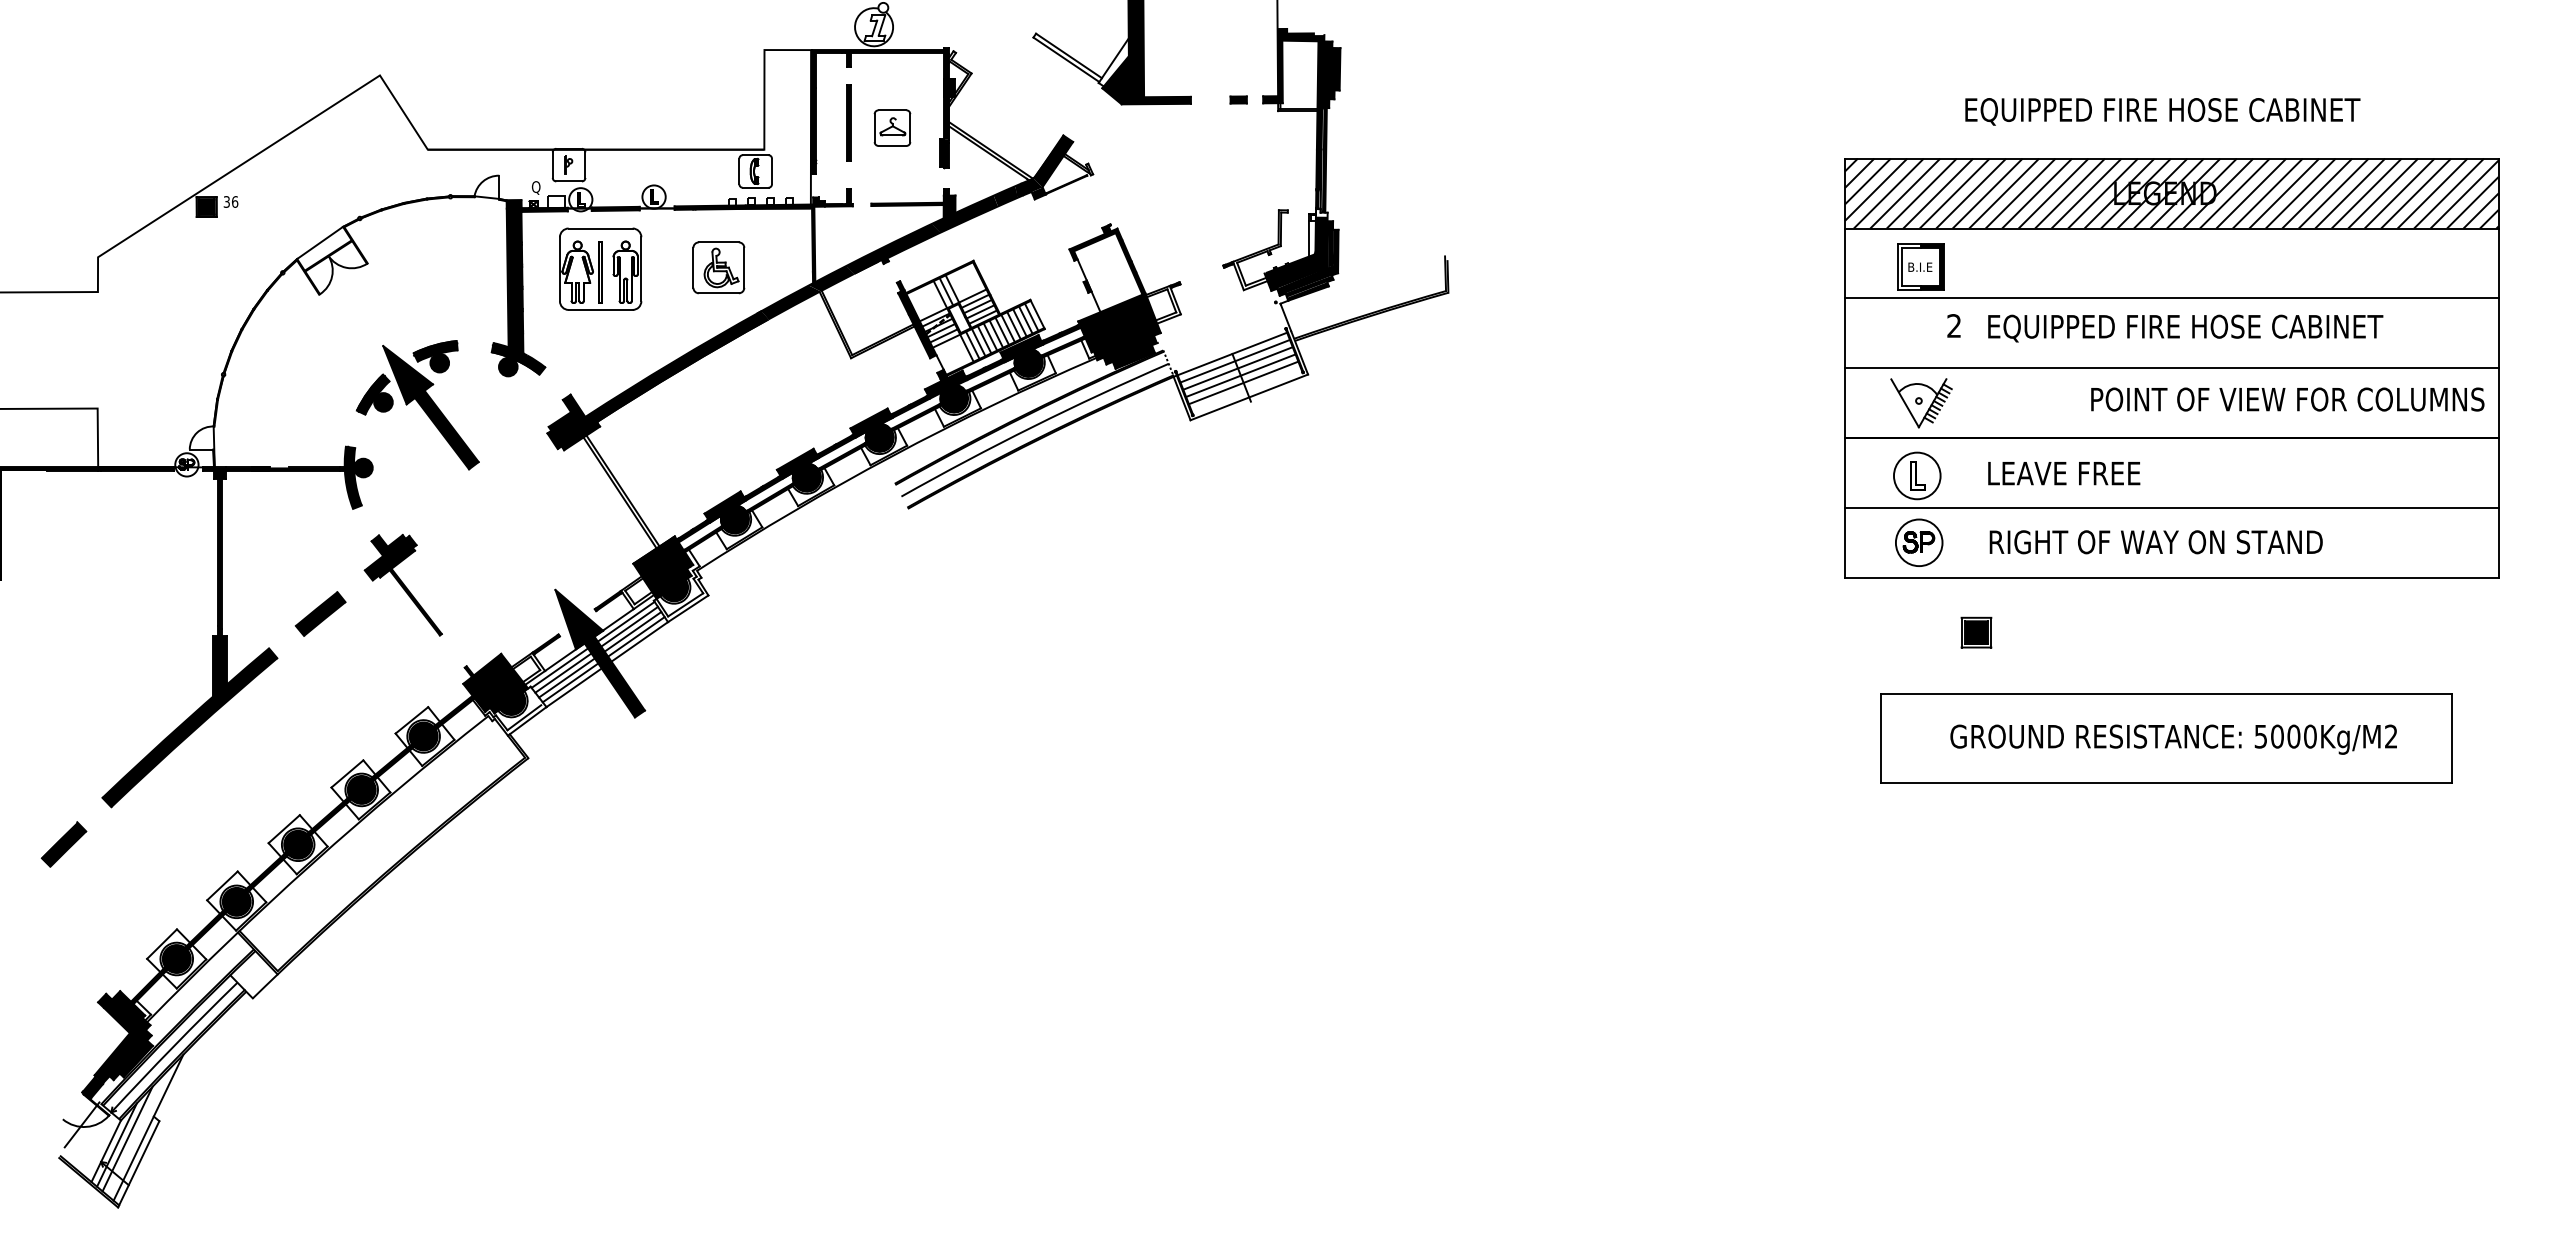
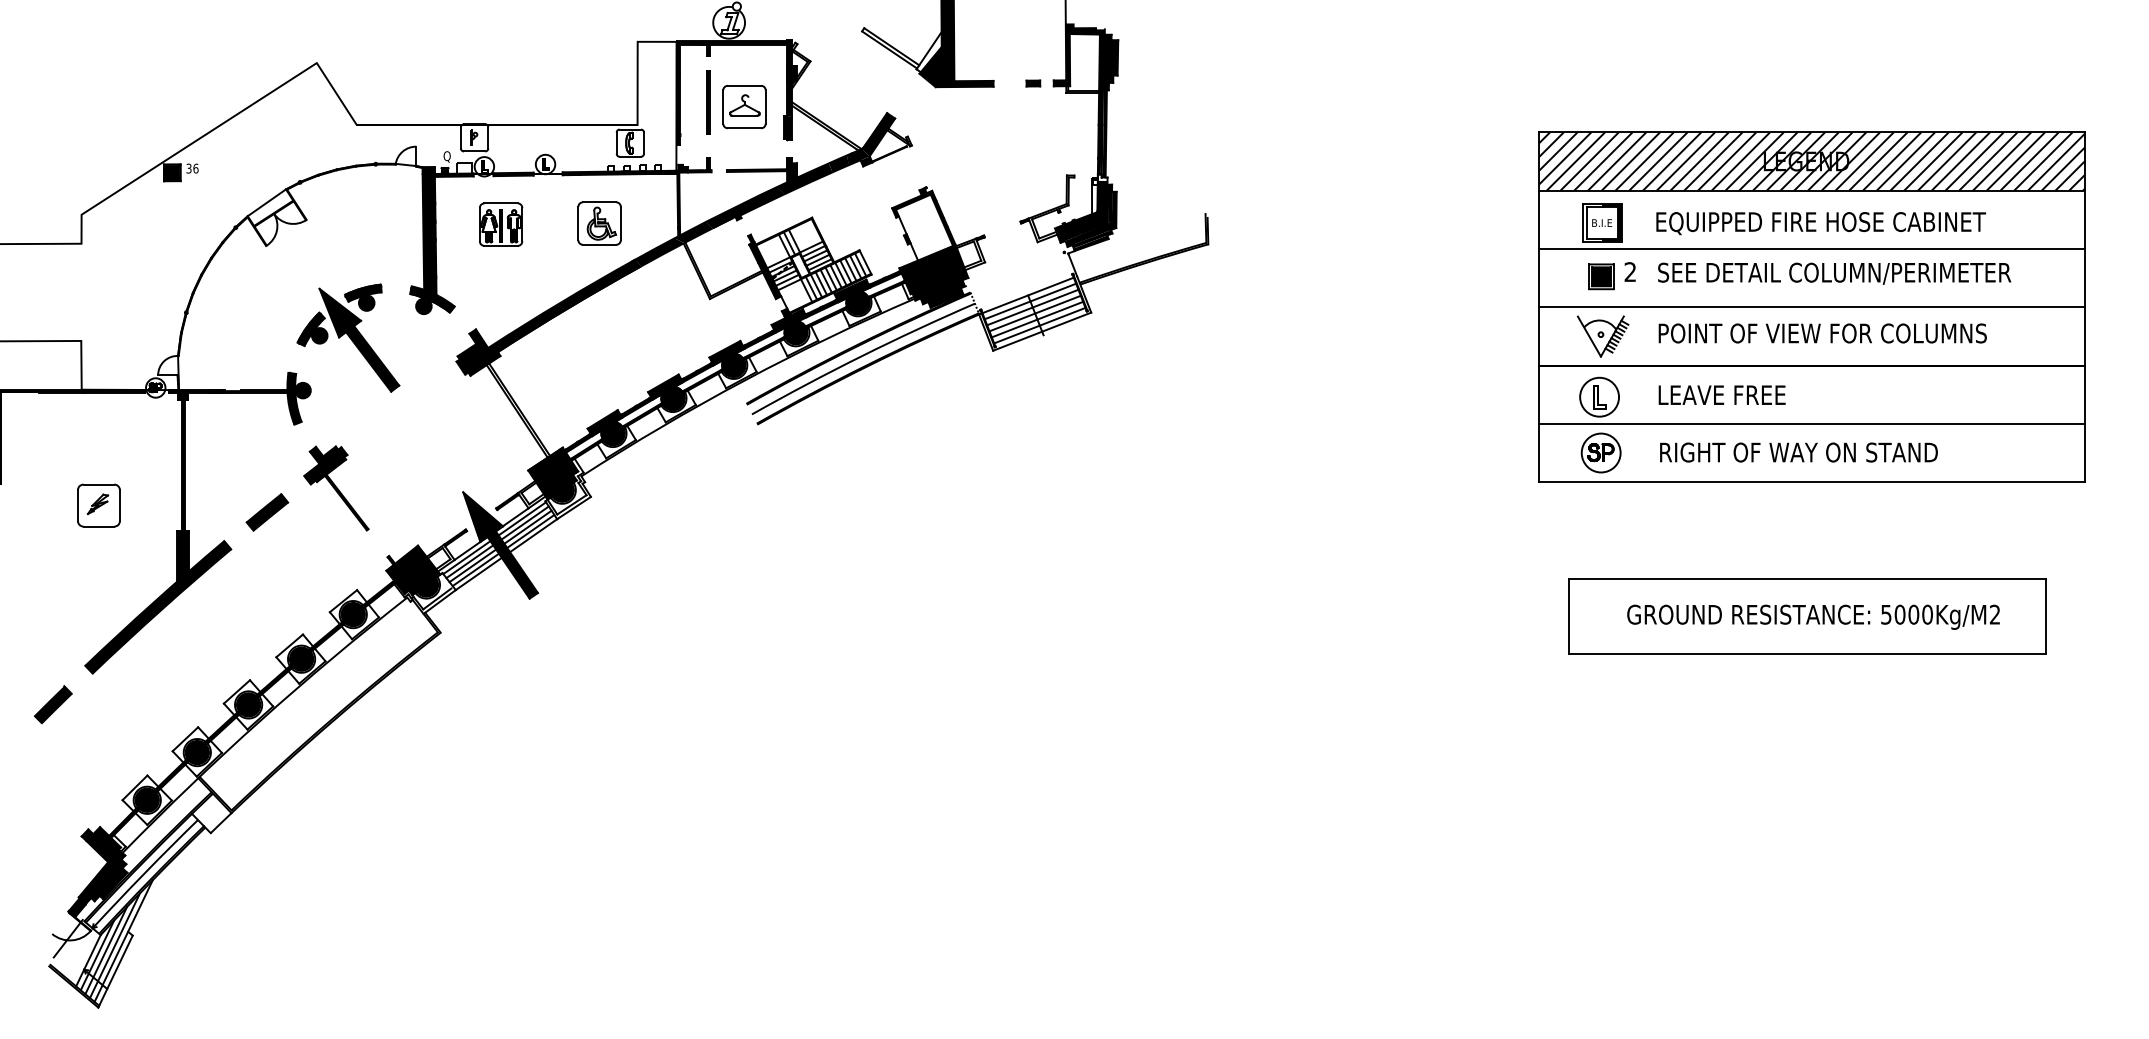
text: (2162, 111) -> (1820, 223), moved
part: (892, 127) -> (744, 106), size x1.43
part: (600, 268) -> (500, 224), size x0.62
text: (2198, 328) -> (1834, 274), EQUIPPED FIRE HOSE CABINET -> SEE DETAIL COLUMN/PERIMETER
line: (1246, 389) -> (1039, 325), added
text: (2287, 399) -> (1822, 333), moved
part: (118, 605) -> (98, 505), added
part: (1976, 632) -> (1601, 276), moved
line: (138, 1133) -> (115, 945), added

